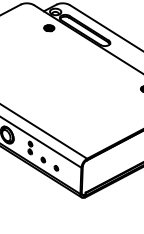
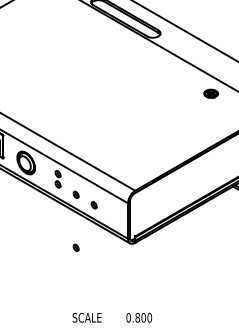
part: (49, 28) -> (77, 16), removed
part: (41, 198) -> (75, 247), added

